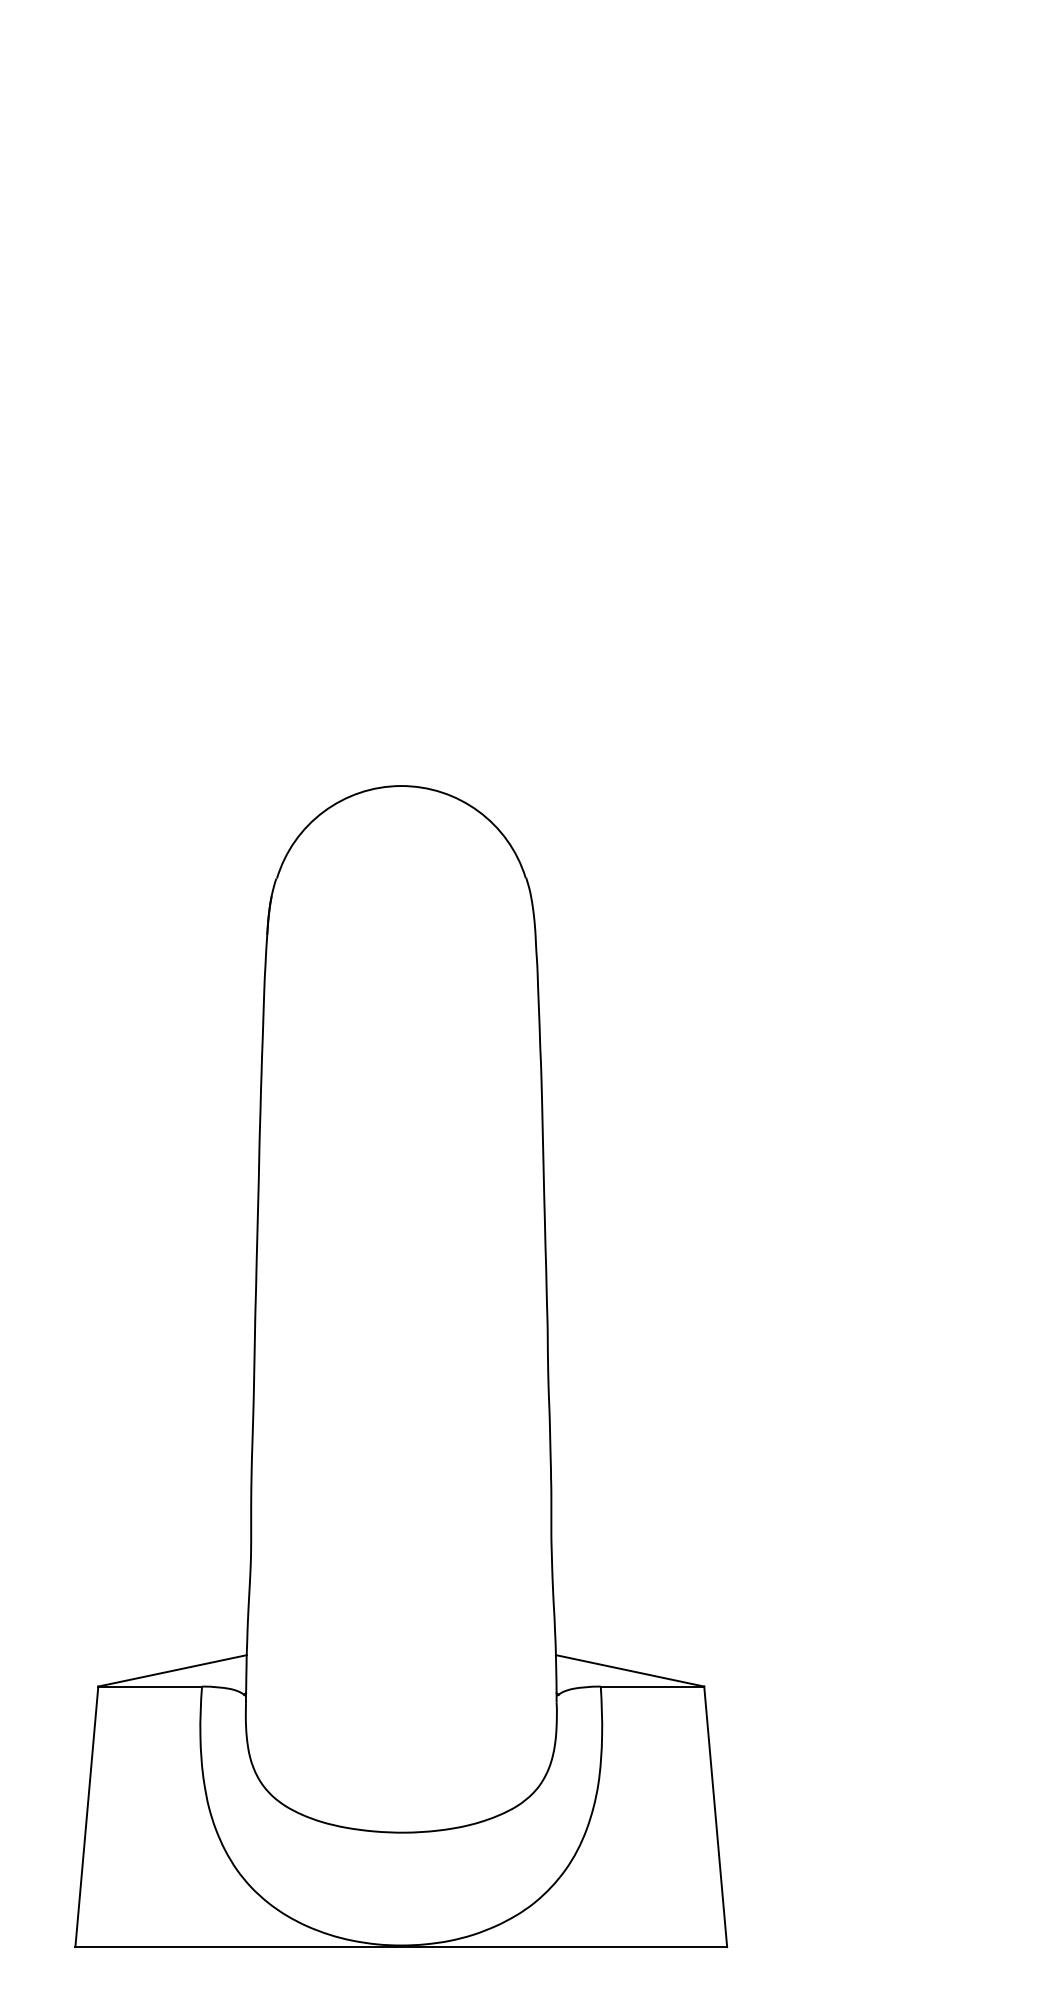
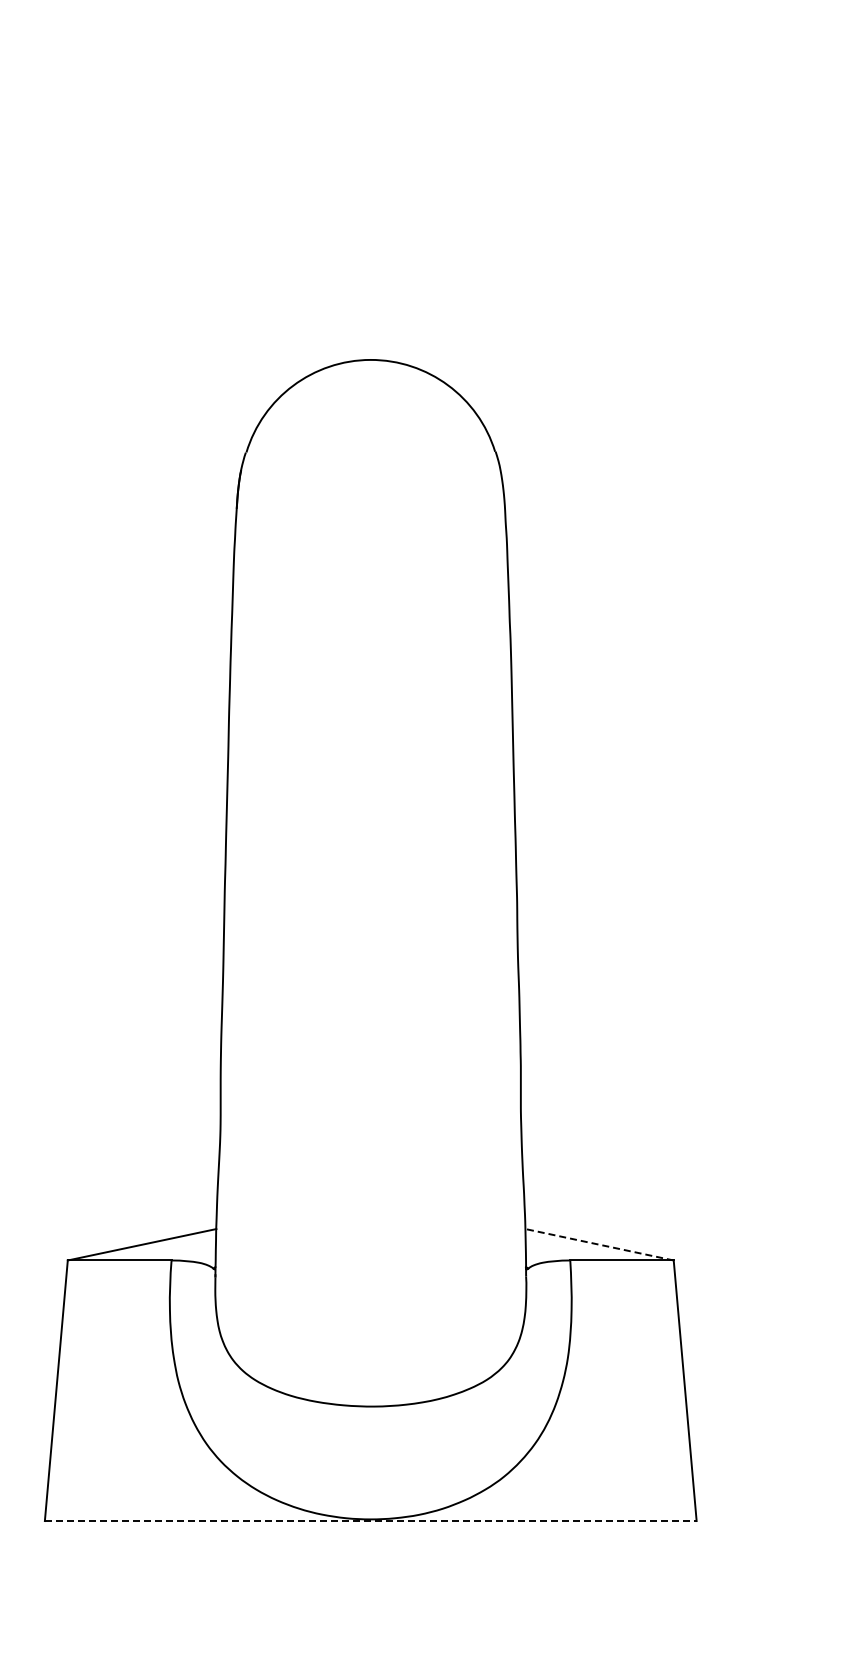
line: (630, 1670) -> (599, 1244), solid -> dashed
line: (401, 1947) -> (370, 1521), solid -> dashed

